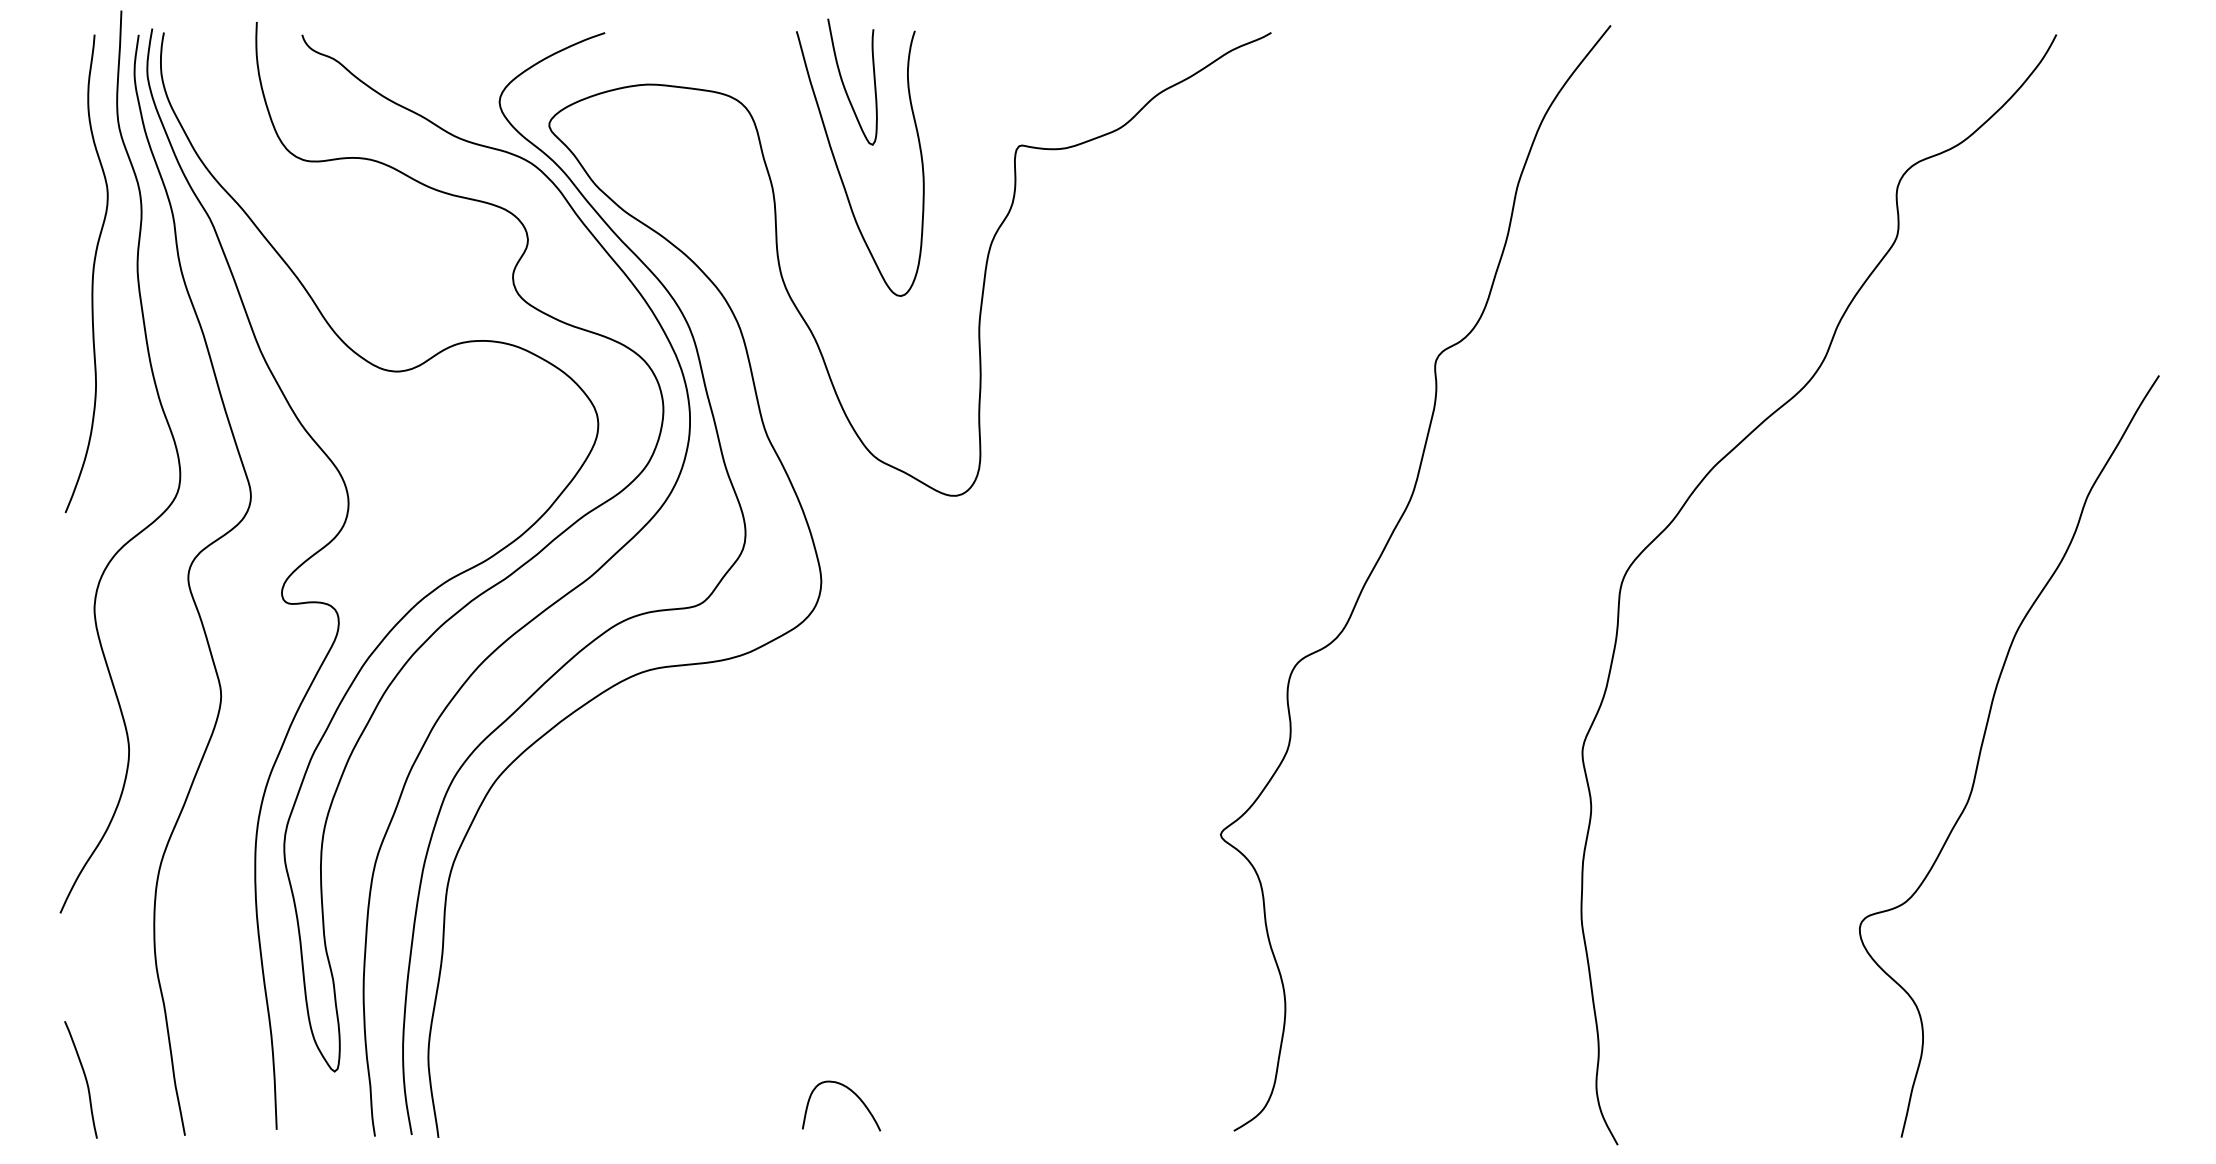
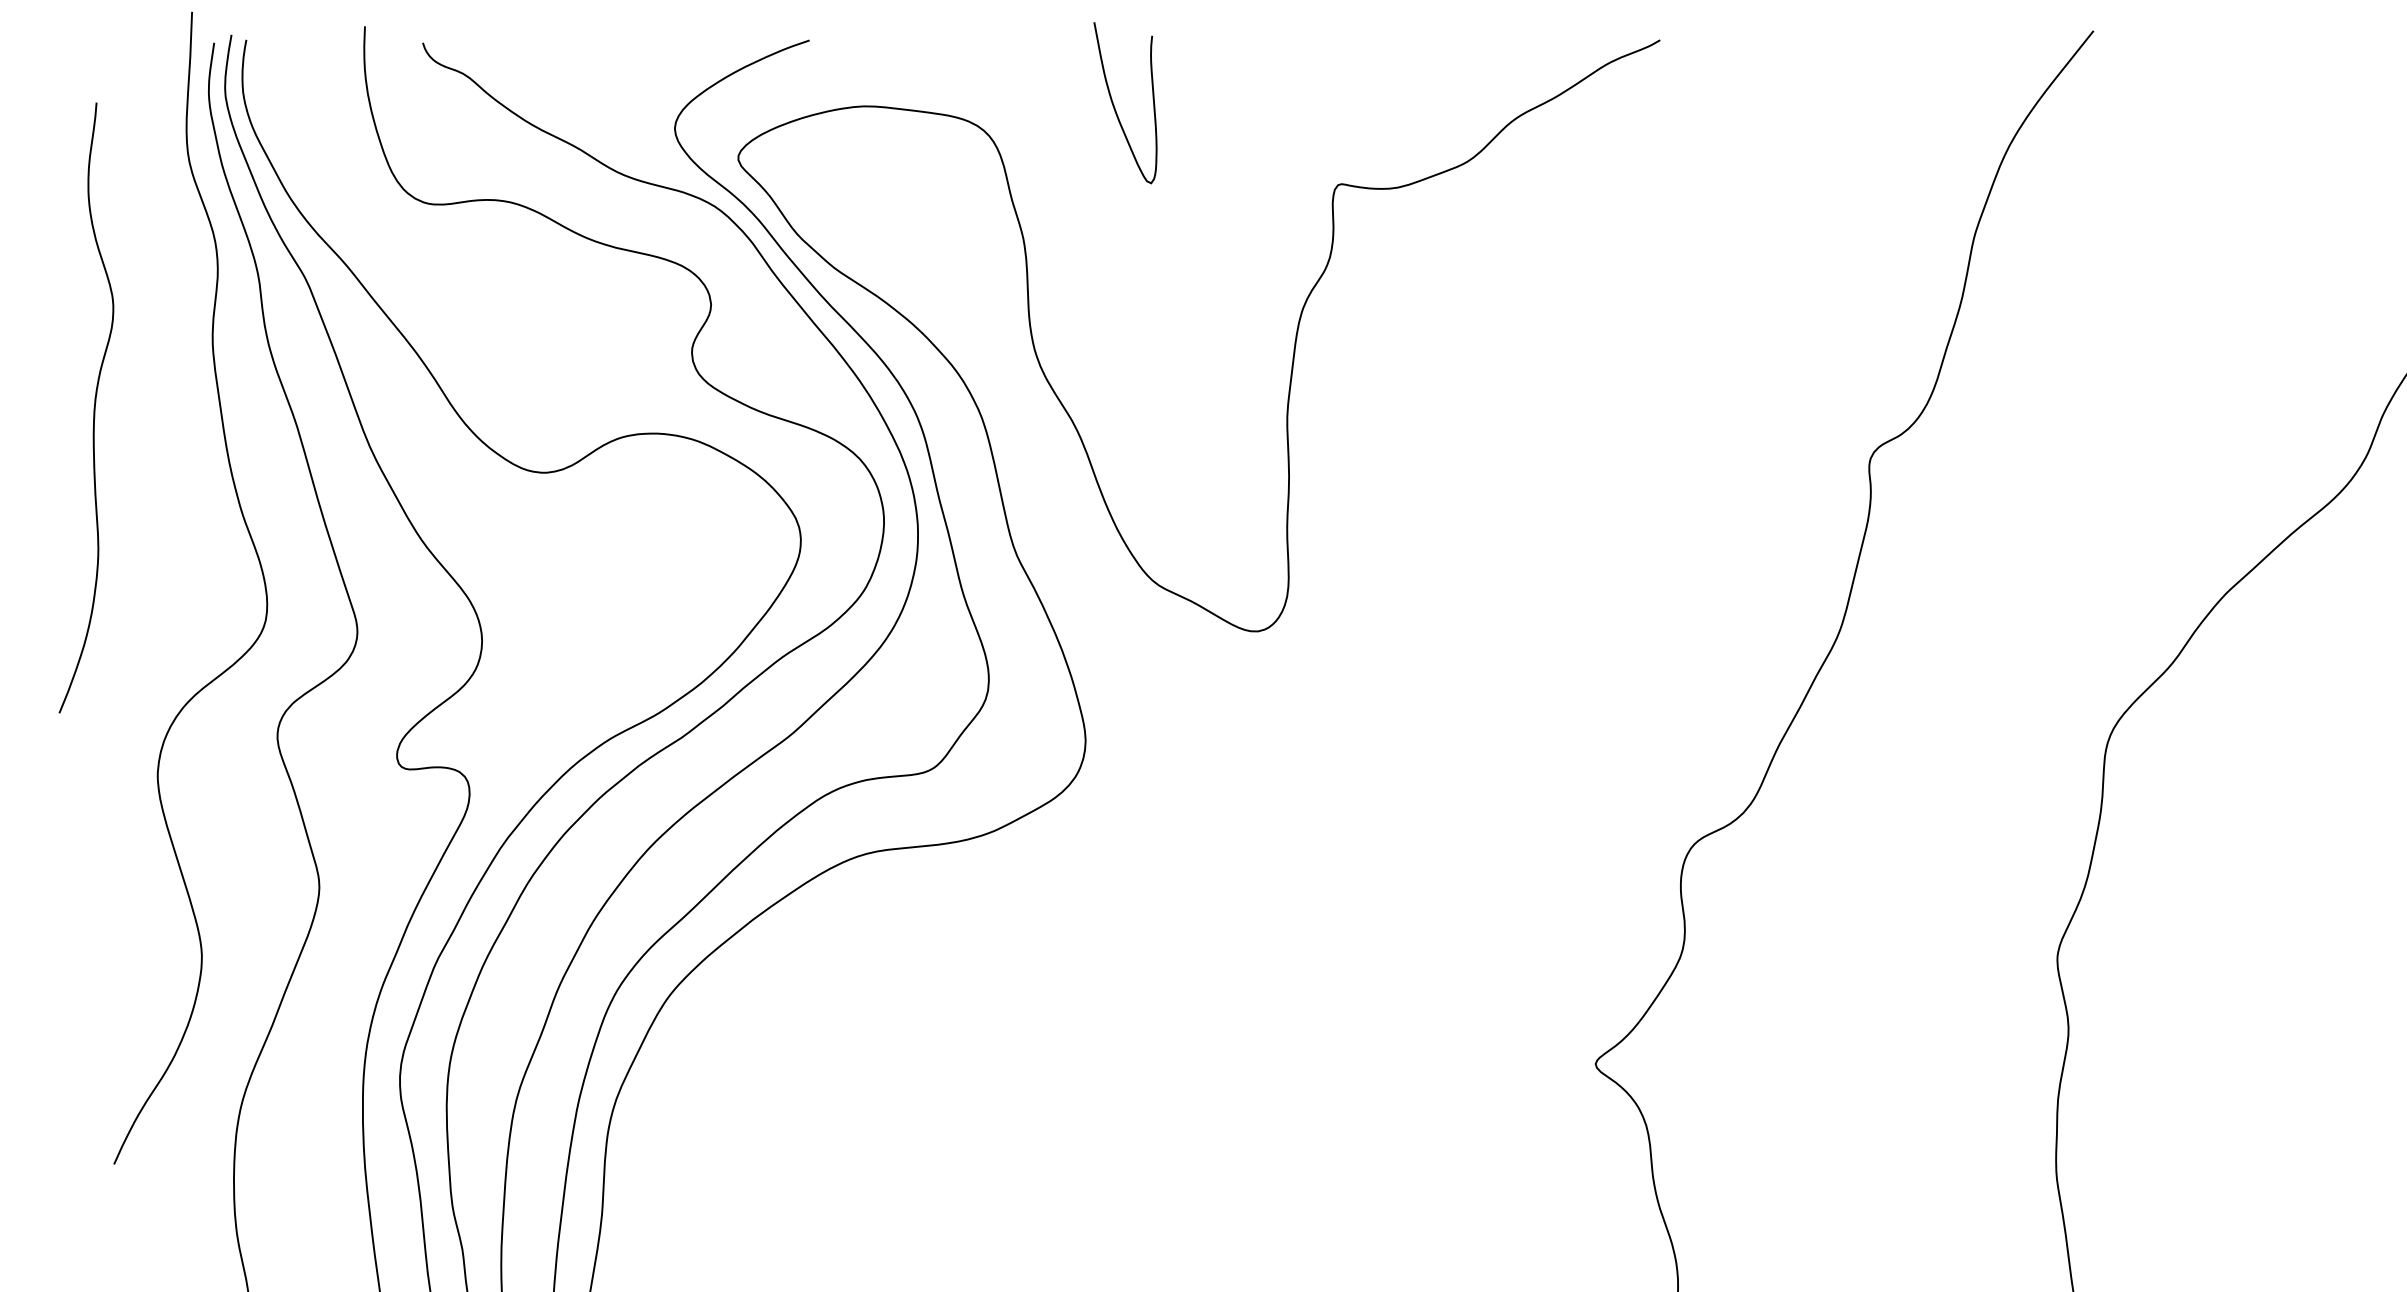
curve: (839, 170) -> (1108, 216), removed
curve: (92, 273) -> (93, 407), moved

